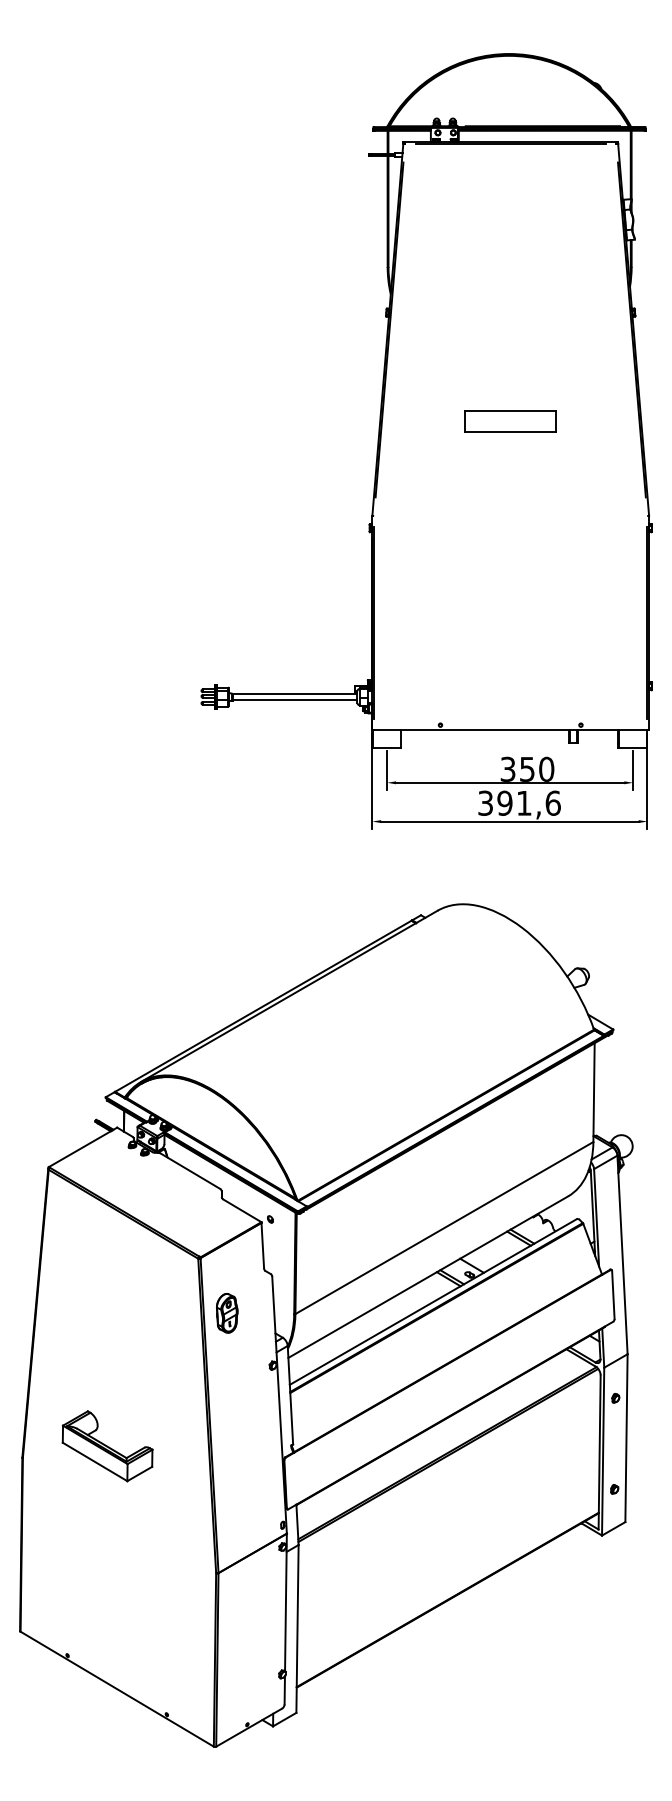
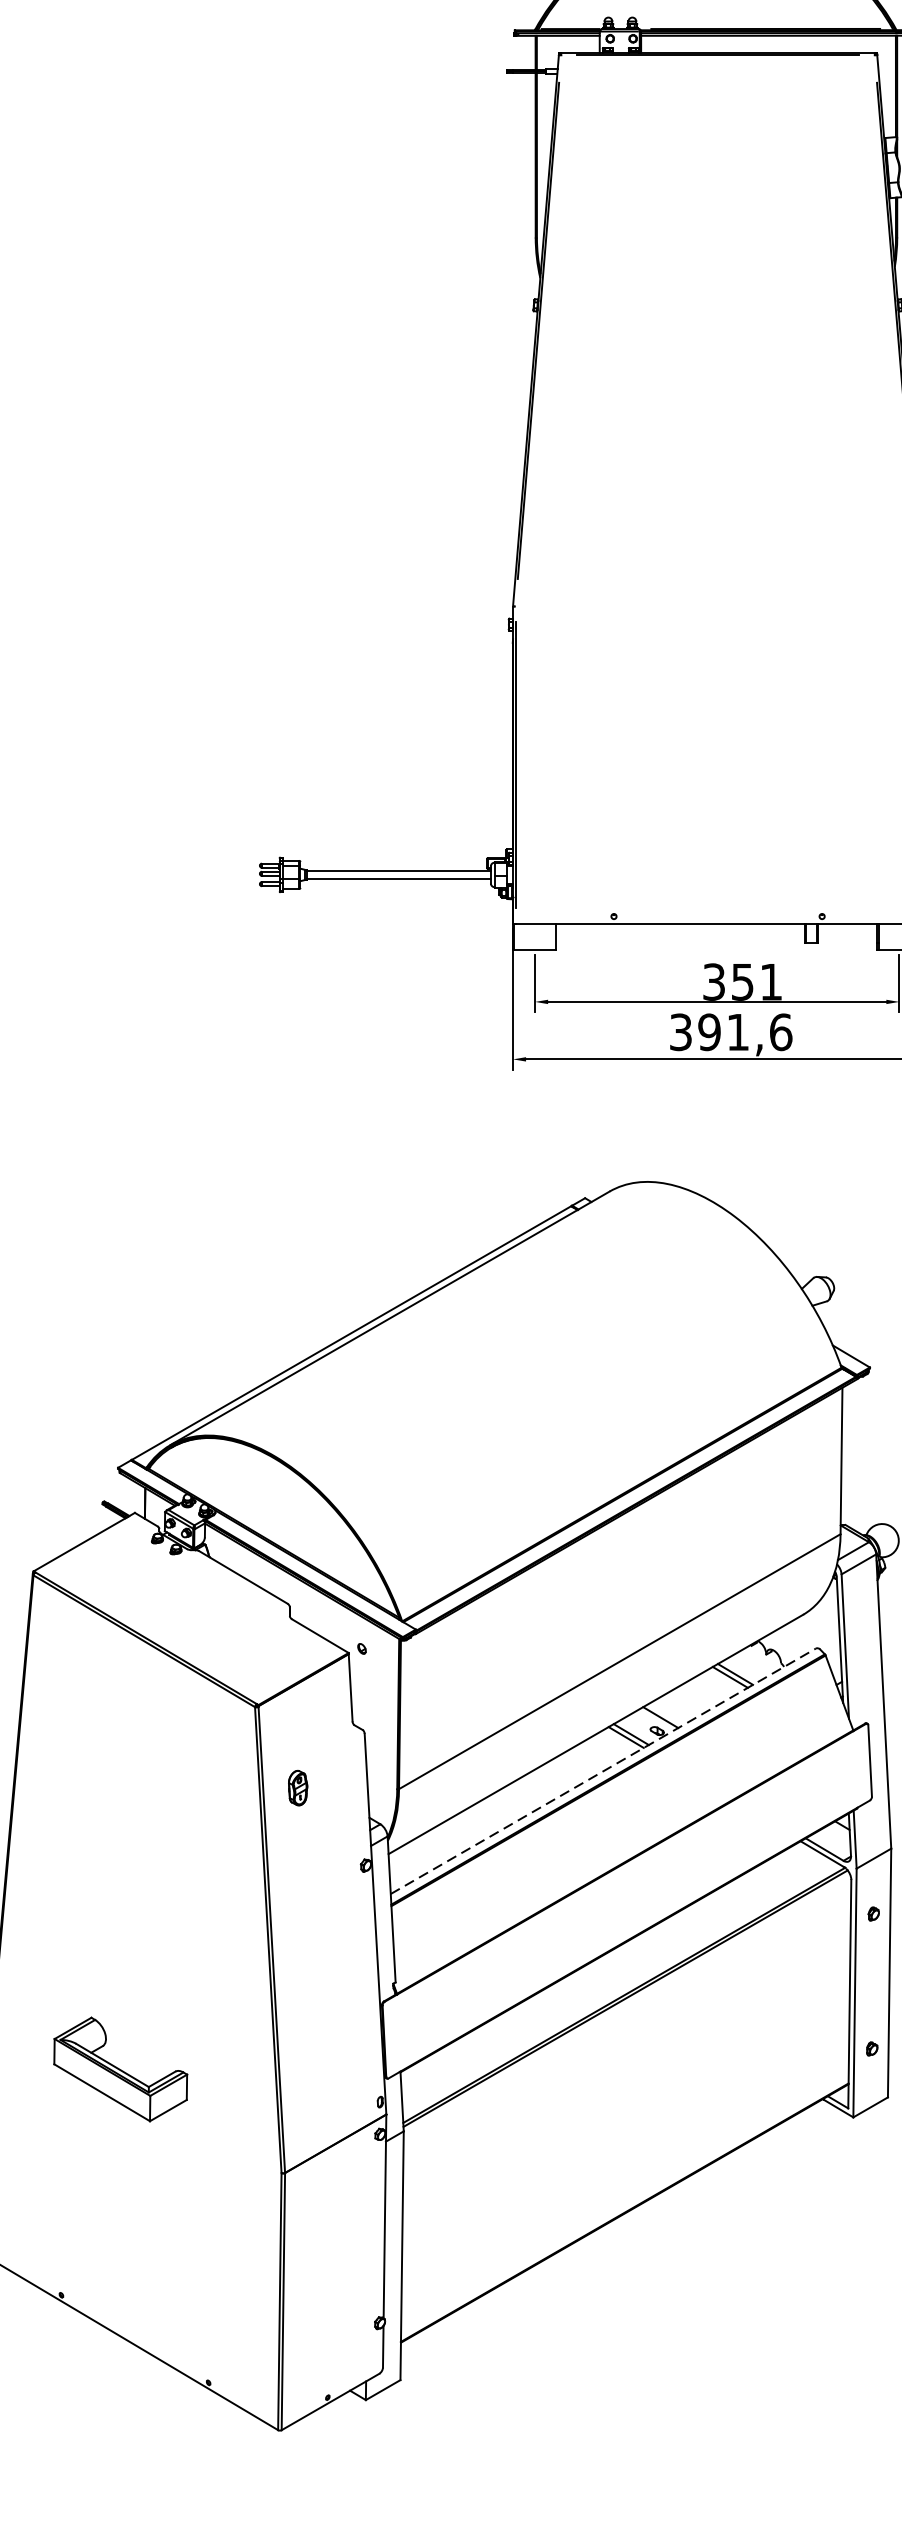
part: (510, 421) -> (717, 466), removed
text: (546, 768) -> (771, 980), 350 -> 351
line: (433, 1302) -> (603, 1772), solid -> dashed
part: (227, 1313) -> (298, 1788), size x0.6
part: (107, 1446) -> (120, 2069), moved

